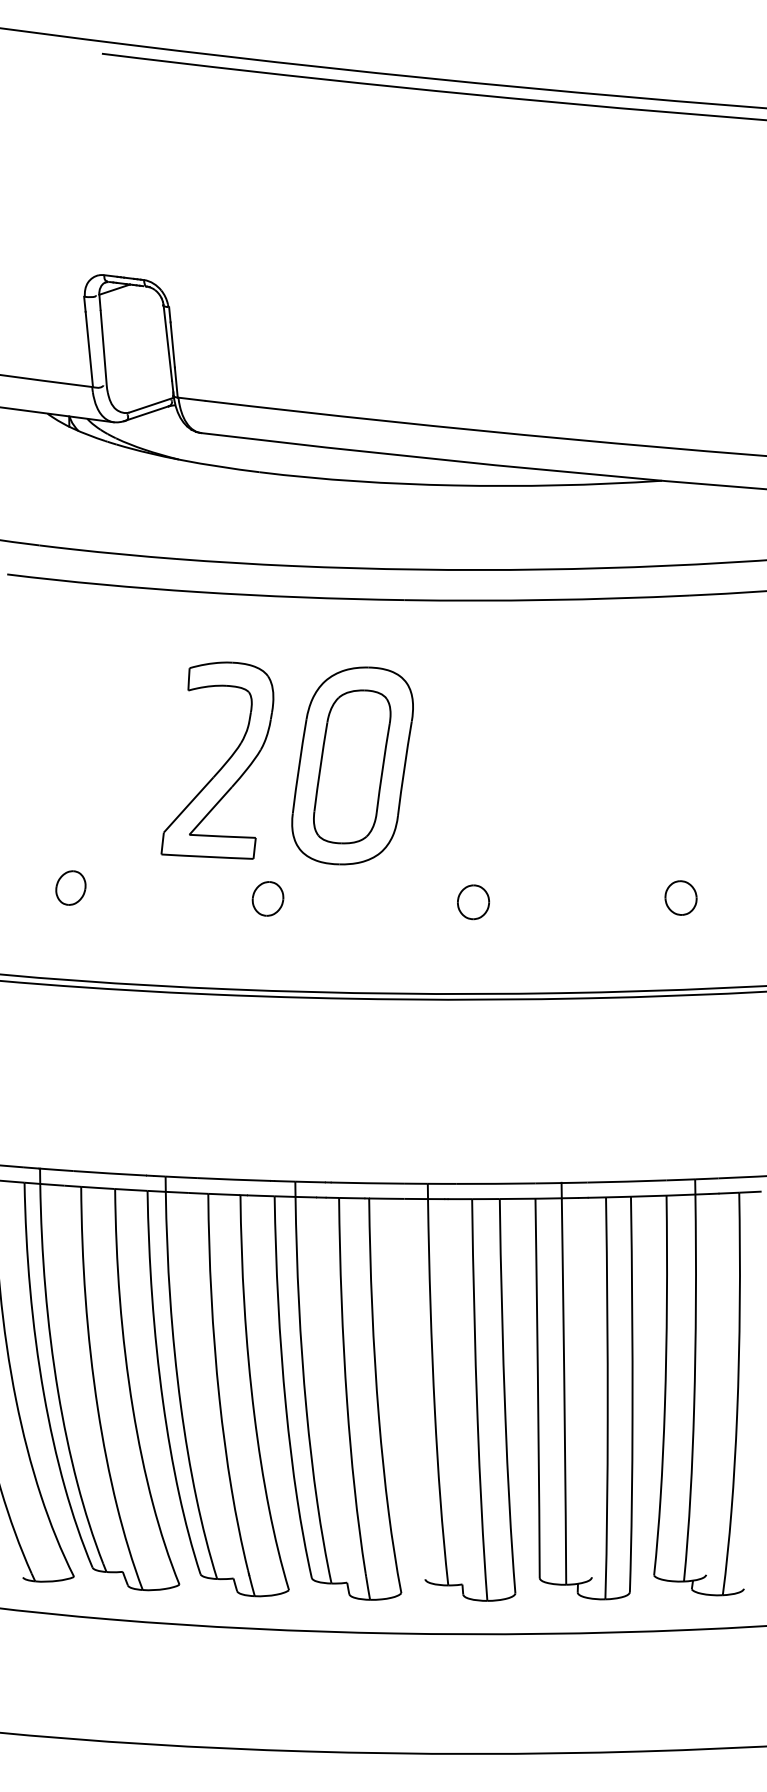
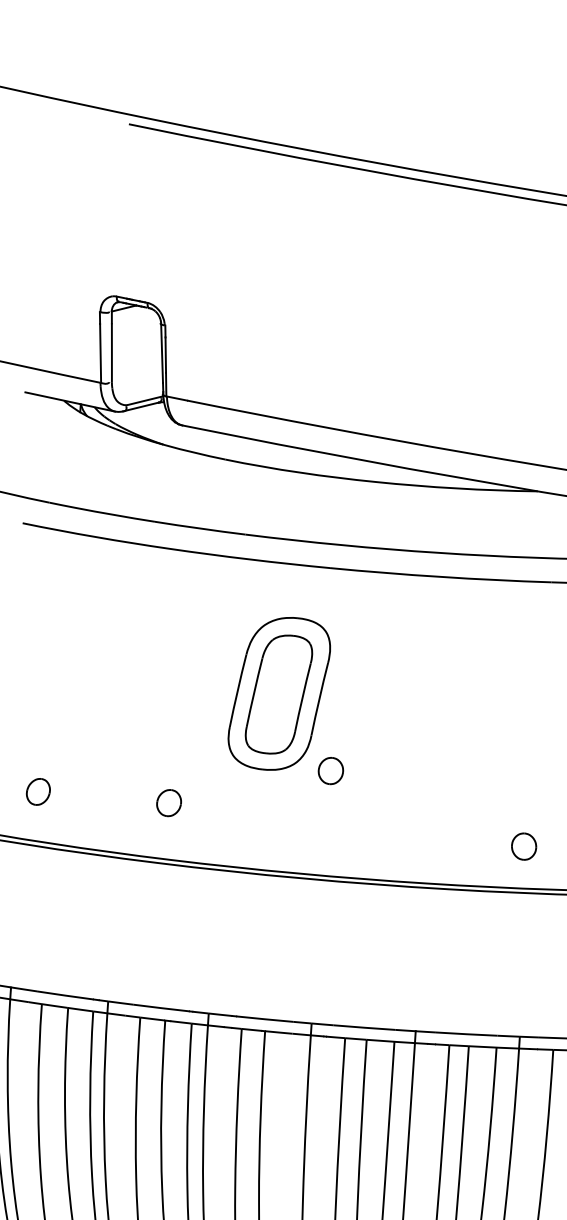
part: (222, 765) -> (178, 685), removed
part: (70, 887) -> (38, 791), moved
part: (680, 897) -> (523, 846), moved
part: (267, 898) -> (168, 802), moved
part: (473, 902) -> (330, 771), moved

